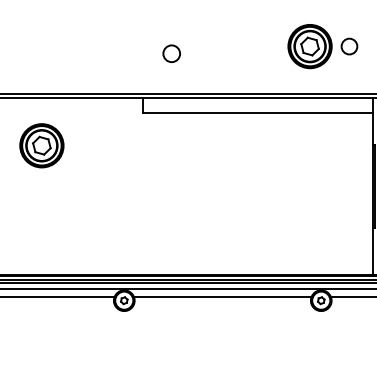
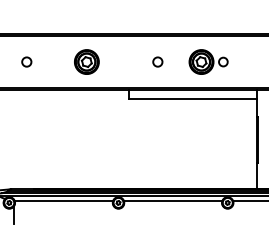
part: (322, 45) -> (208, 61), moved
circle: (171, 52) -> (157, 61), moved
part: (41, 144) -> (86, 61), moved

